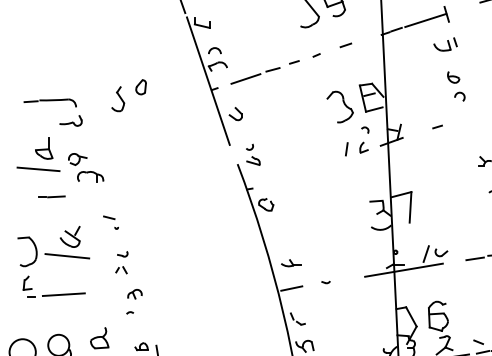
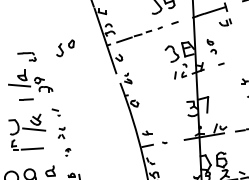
part: (455, 86) -> (211, 46), moved
part: (52, 111) -> (26, 56), size x0.6
part: (133, 301) -> (67, 152), size x0.6

